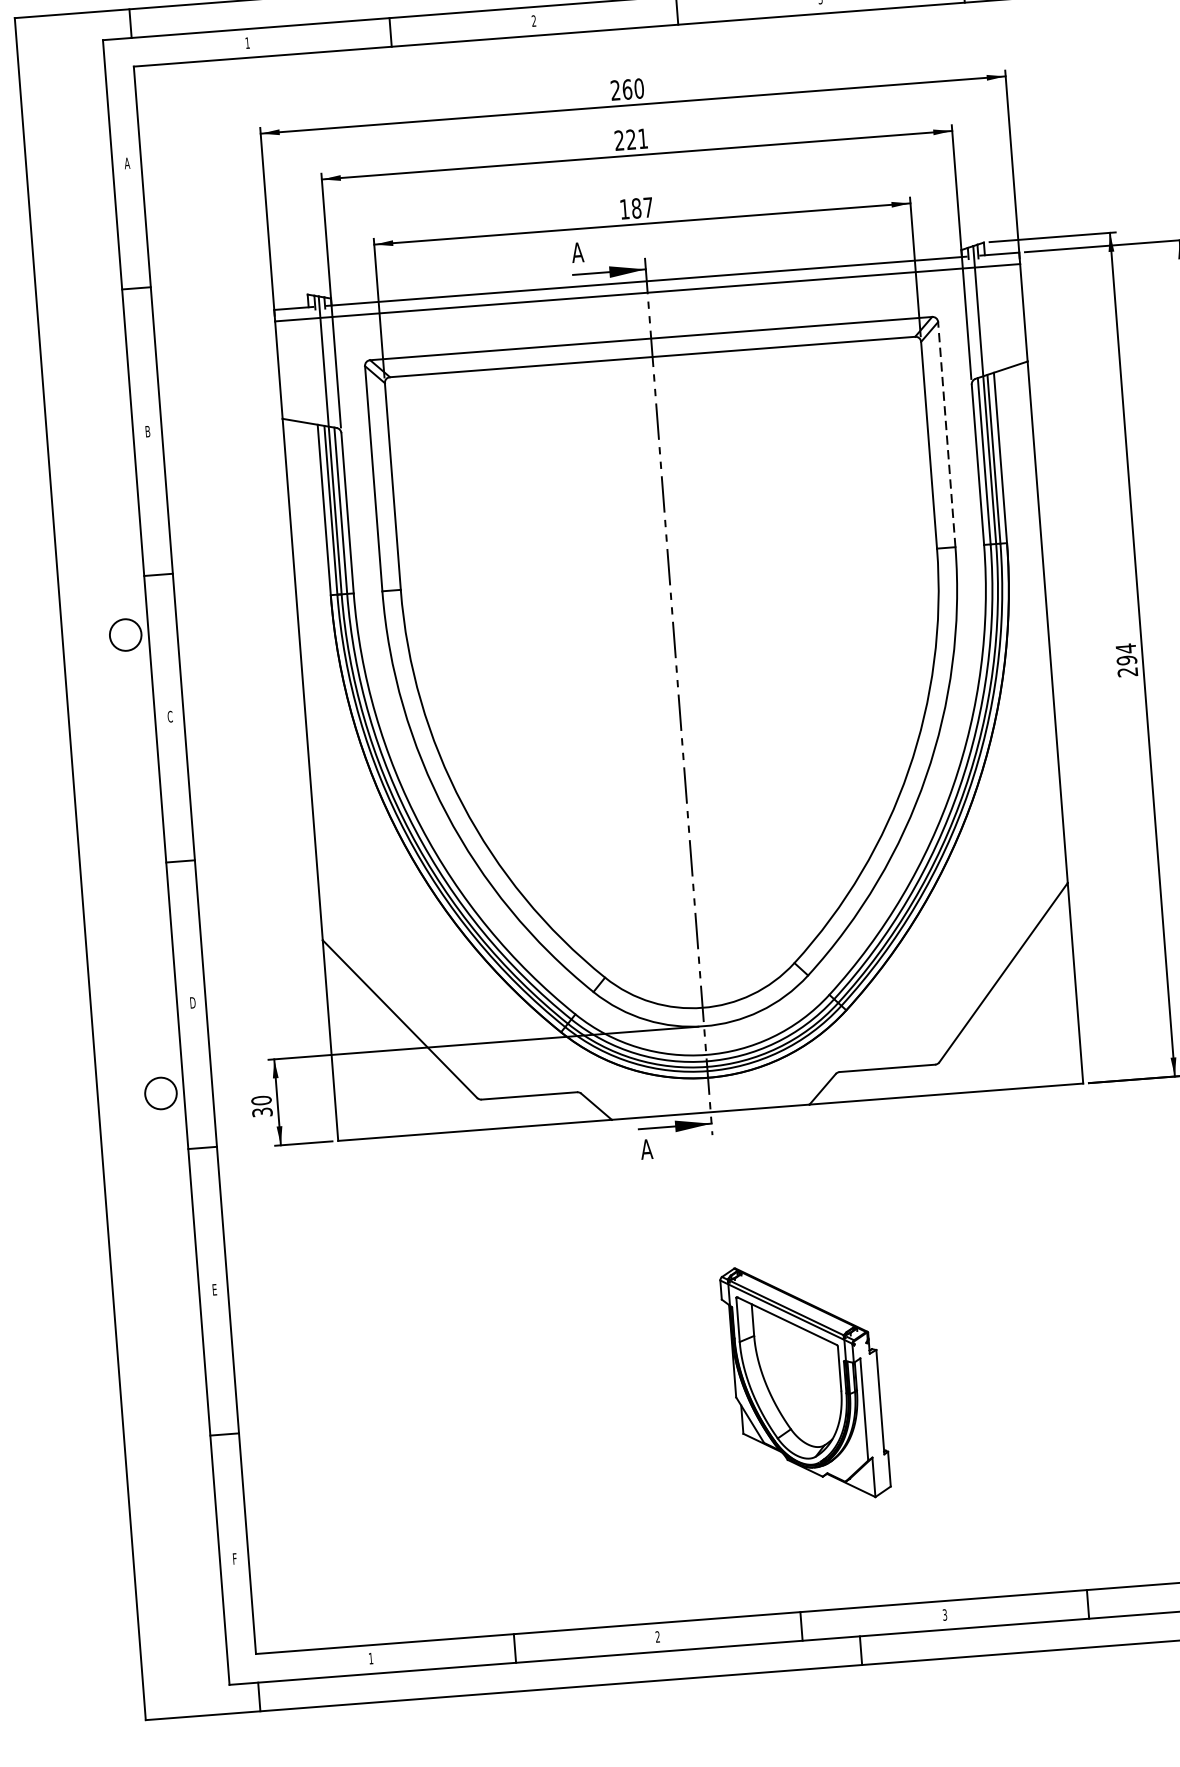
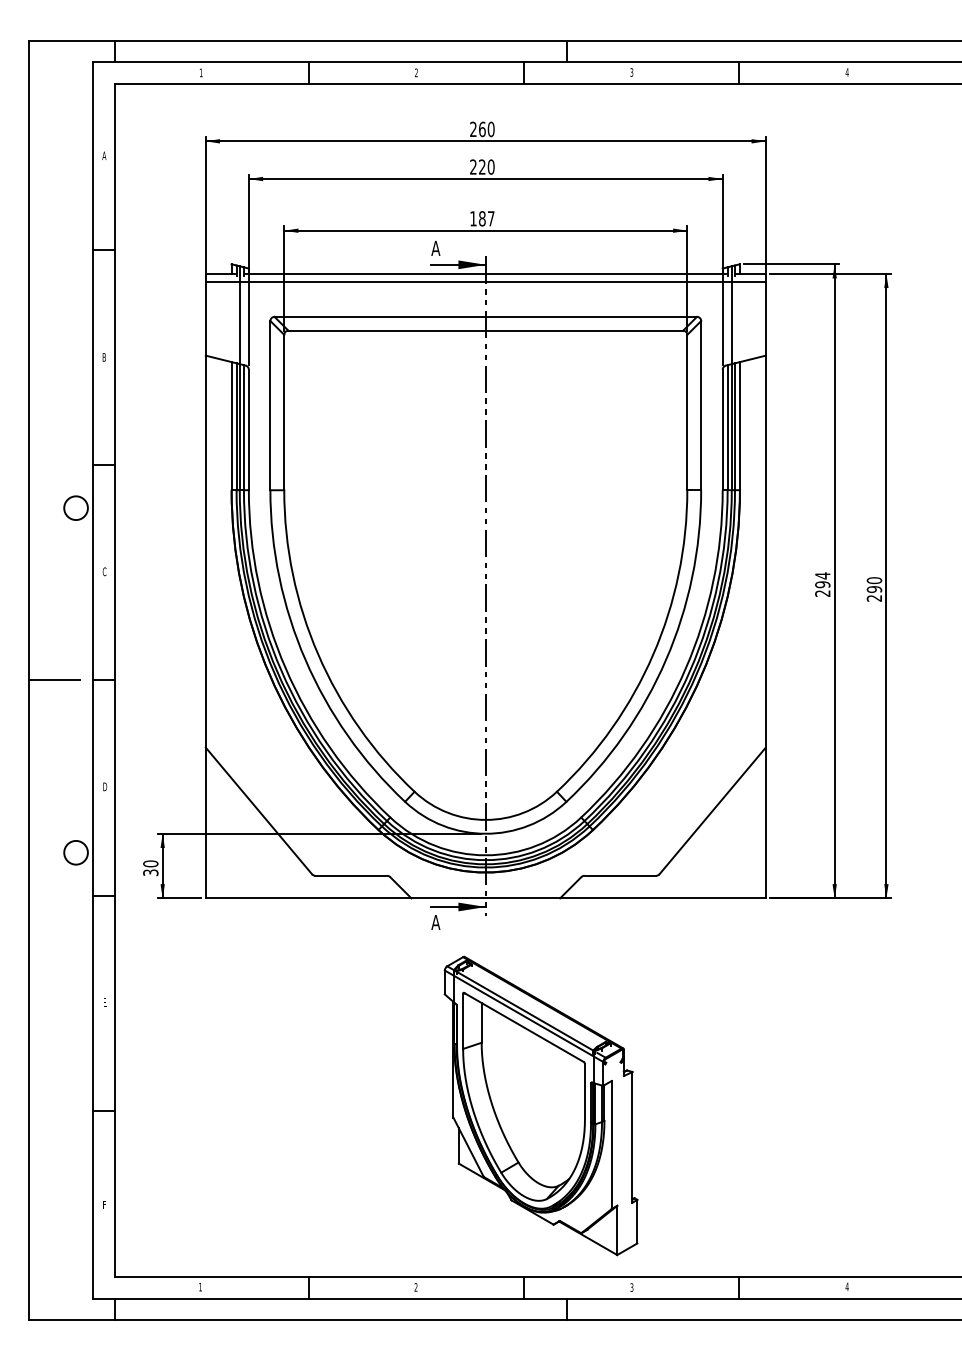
text: (642, 138) -> (490, 166), 221 -> 220
line: (947, 434) -> (701, 405), dashed -> solid
line: (114, 866) -> (54, 680), added
part: (804, 1382) -> (540, 1105), size x1.67

